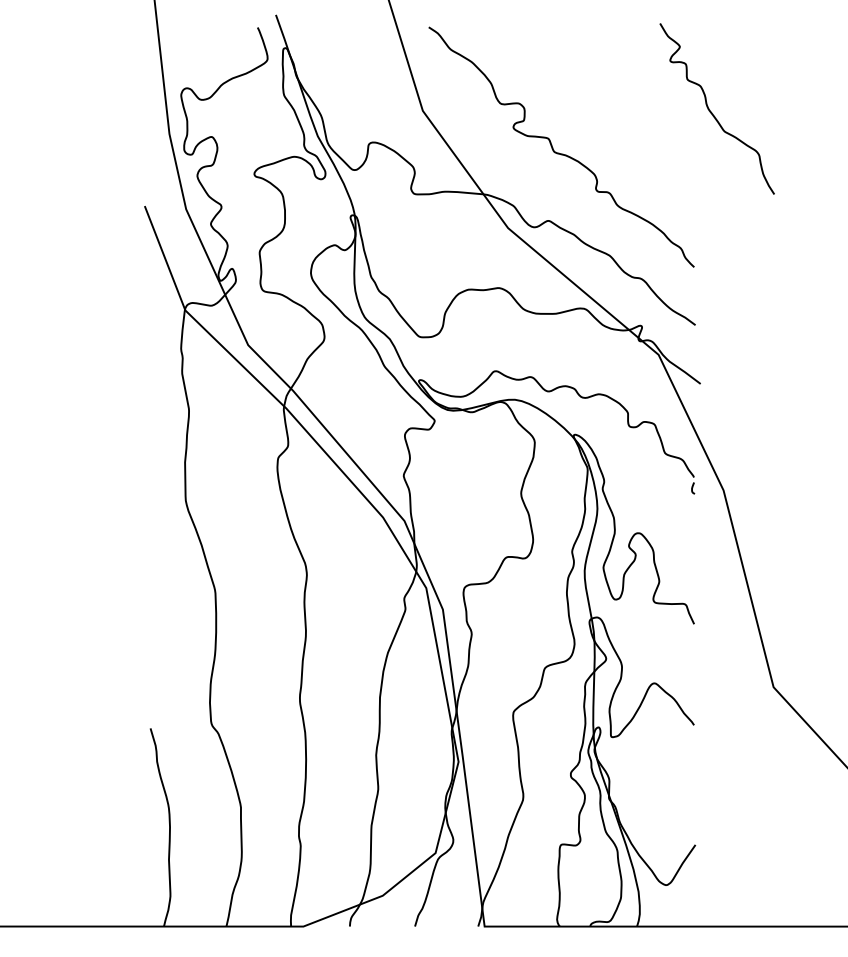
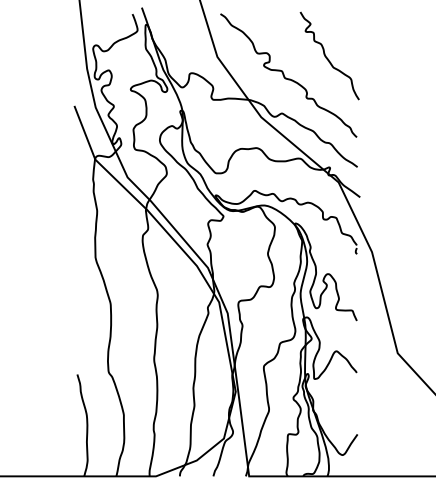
curve: (712, 111) -> (327, 57), moved

